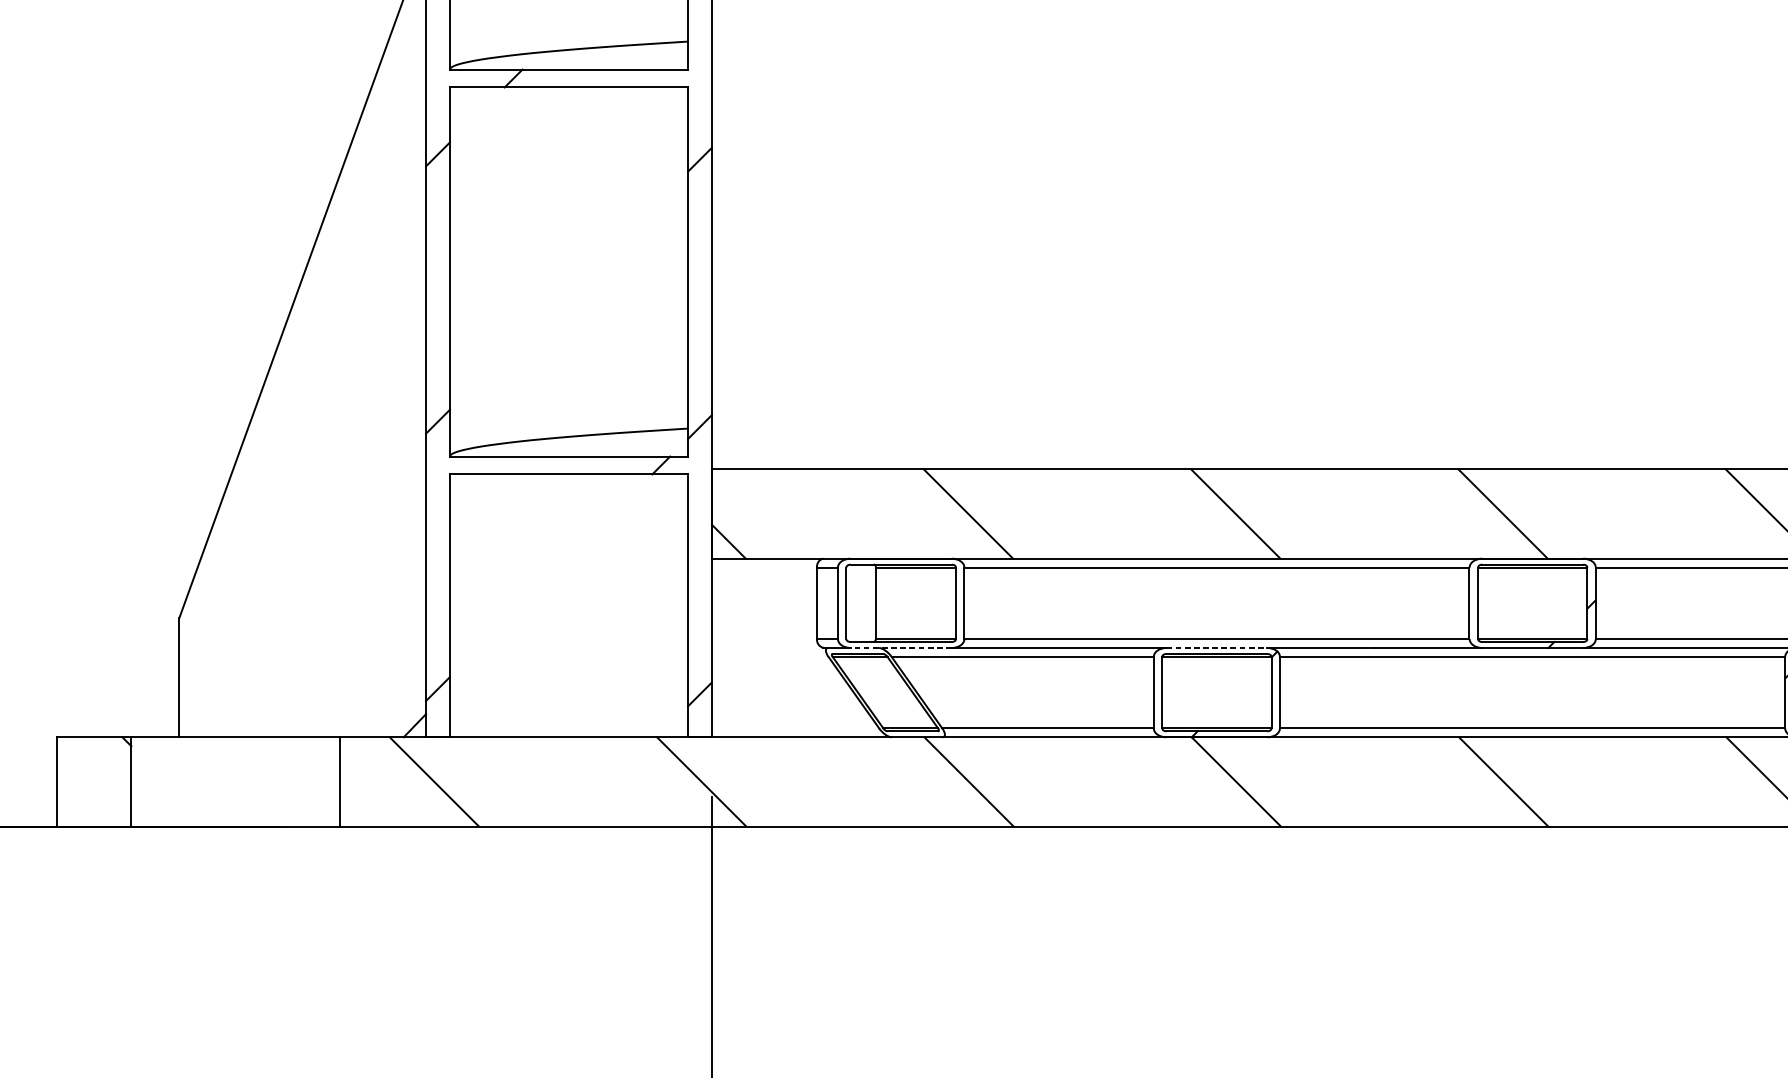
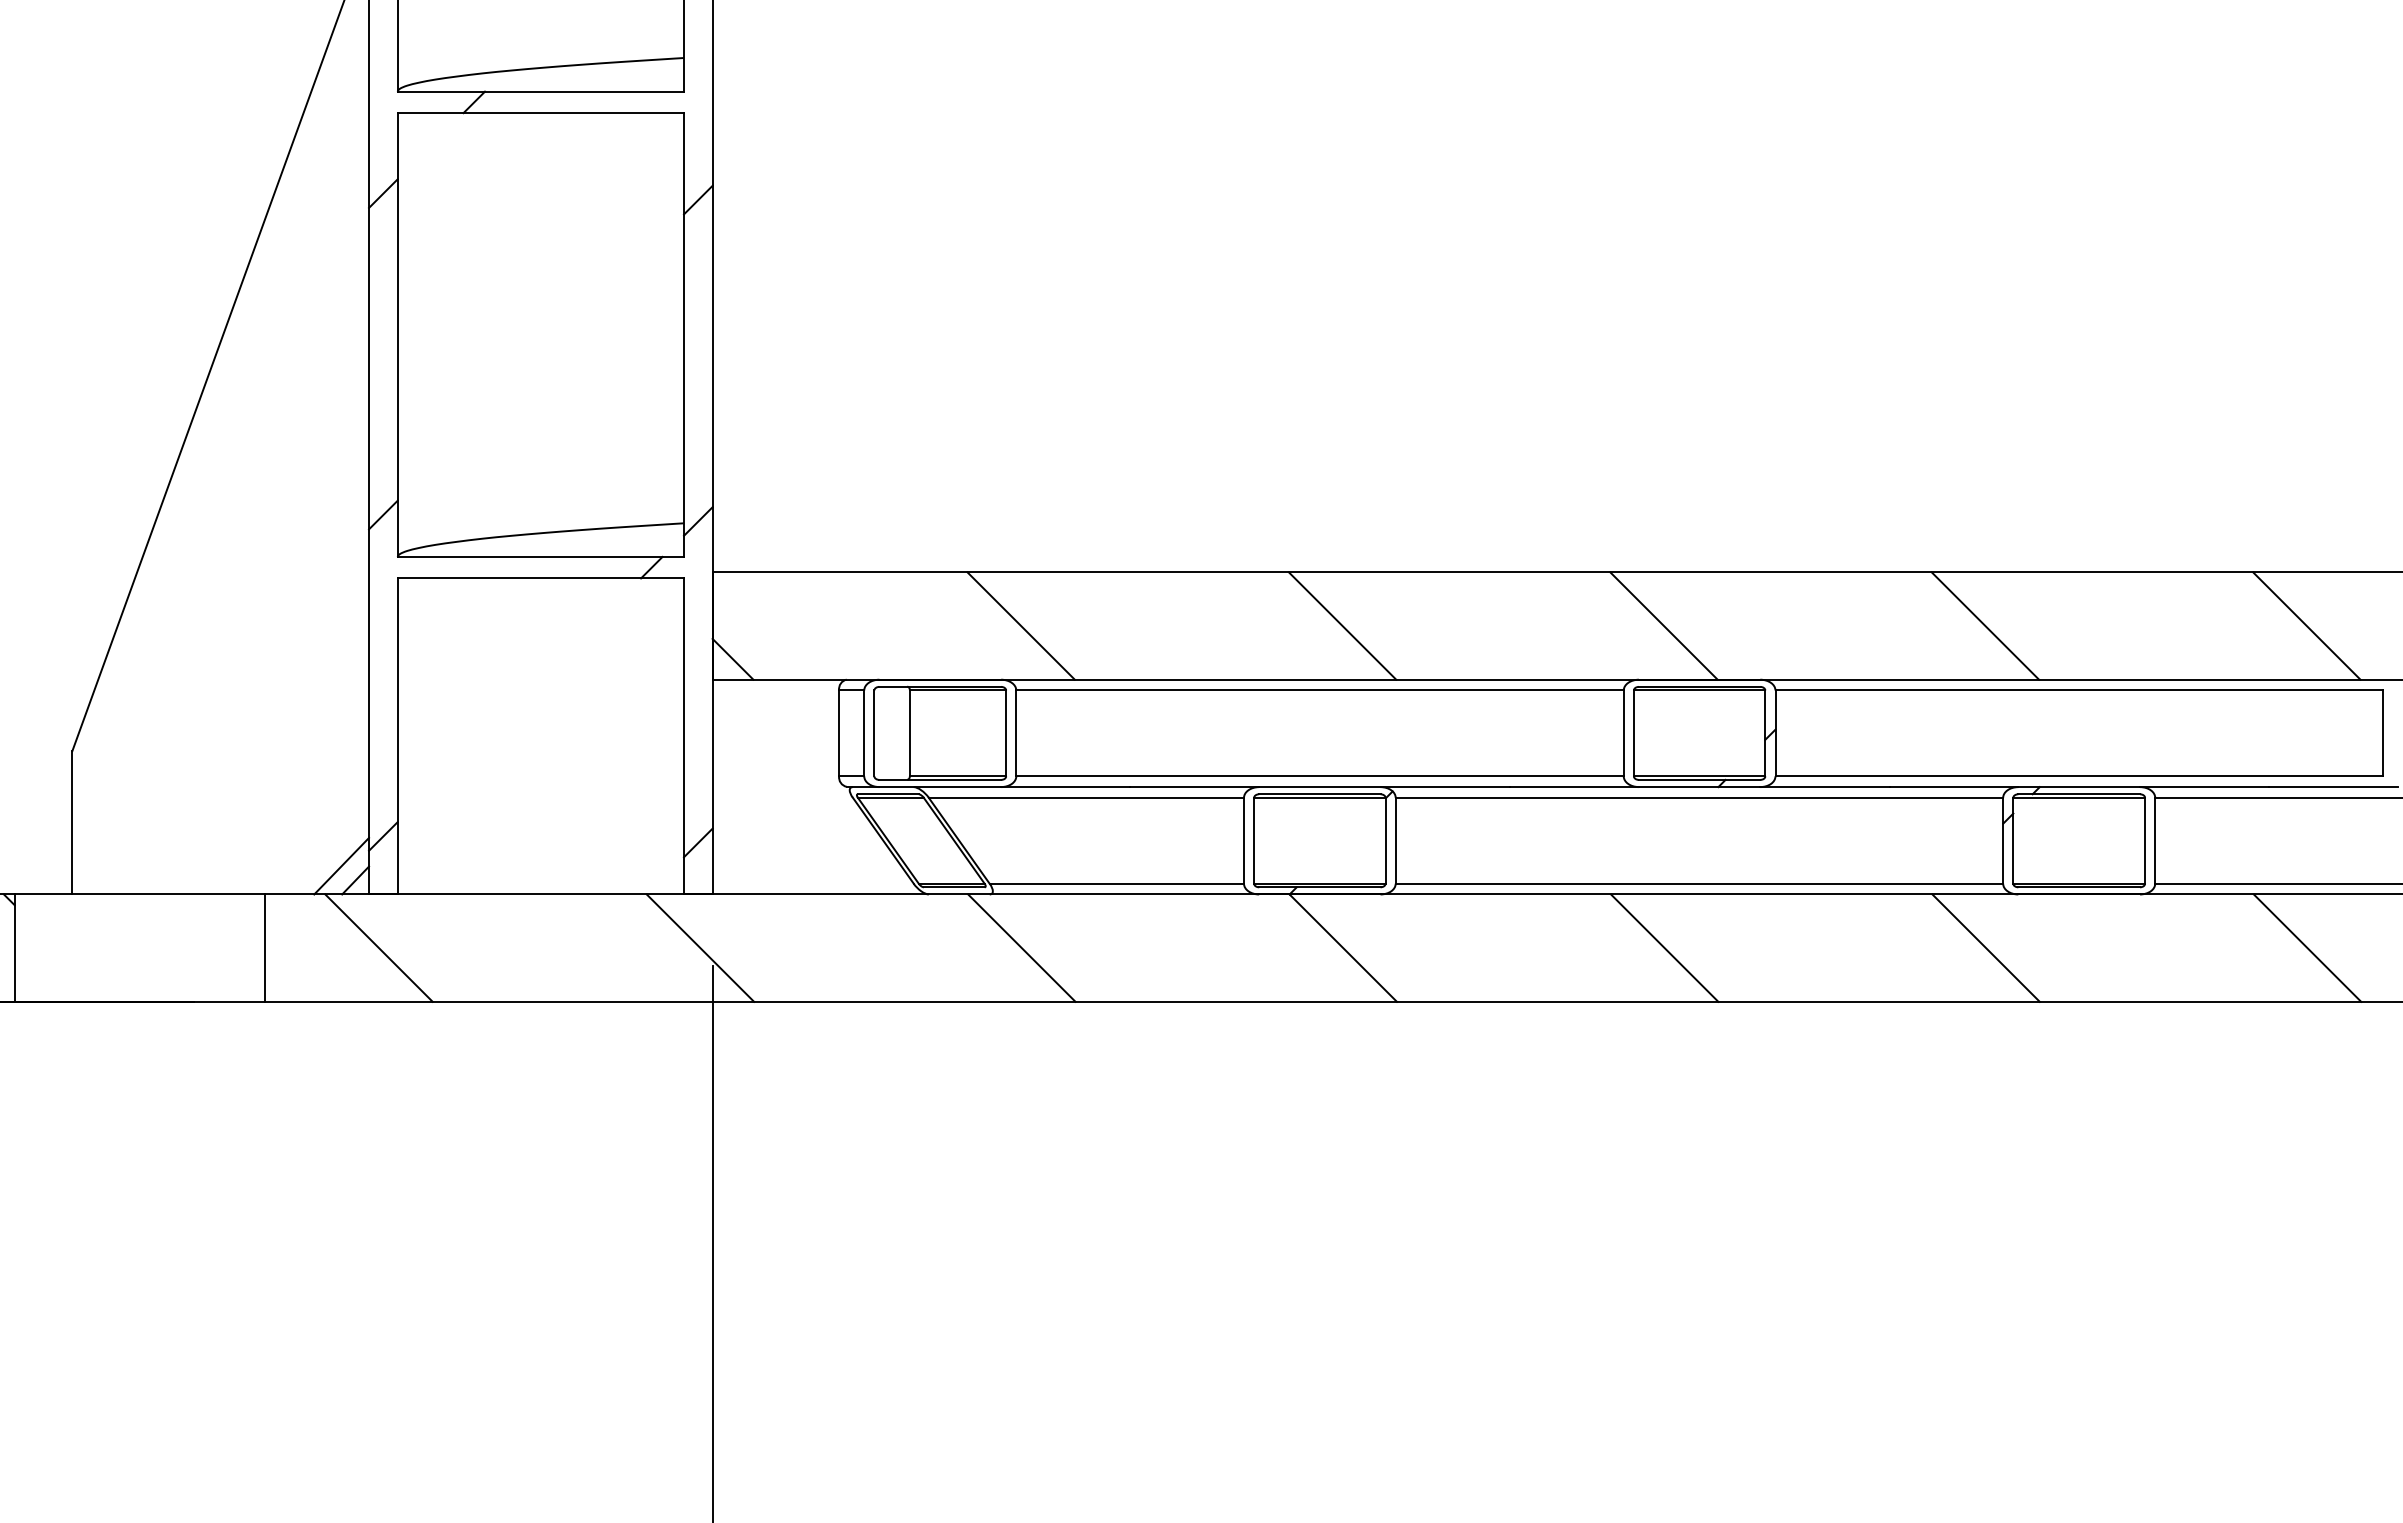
line: (901, 648) -> (940, 787), dashed -> solid
line: (1216, 648) -> (1319, 787), dashed -> solid
line: (403, 713) -> (341, 865), added

